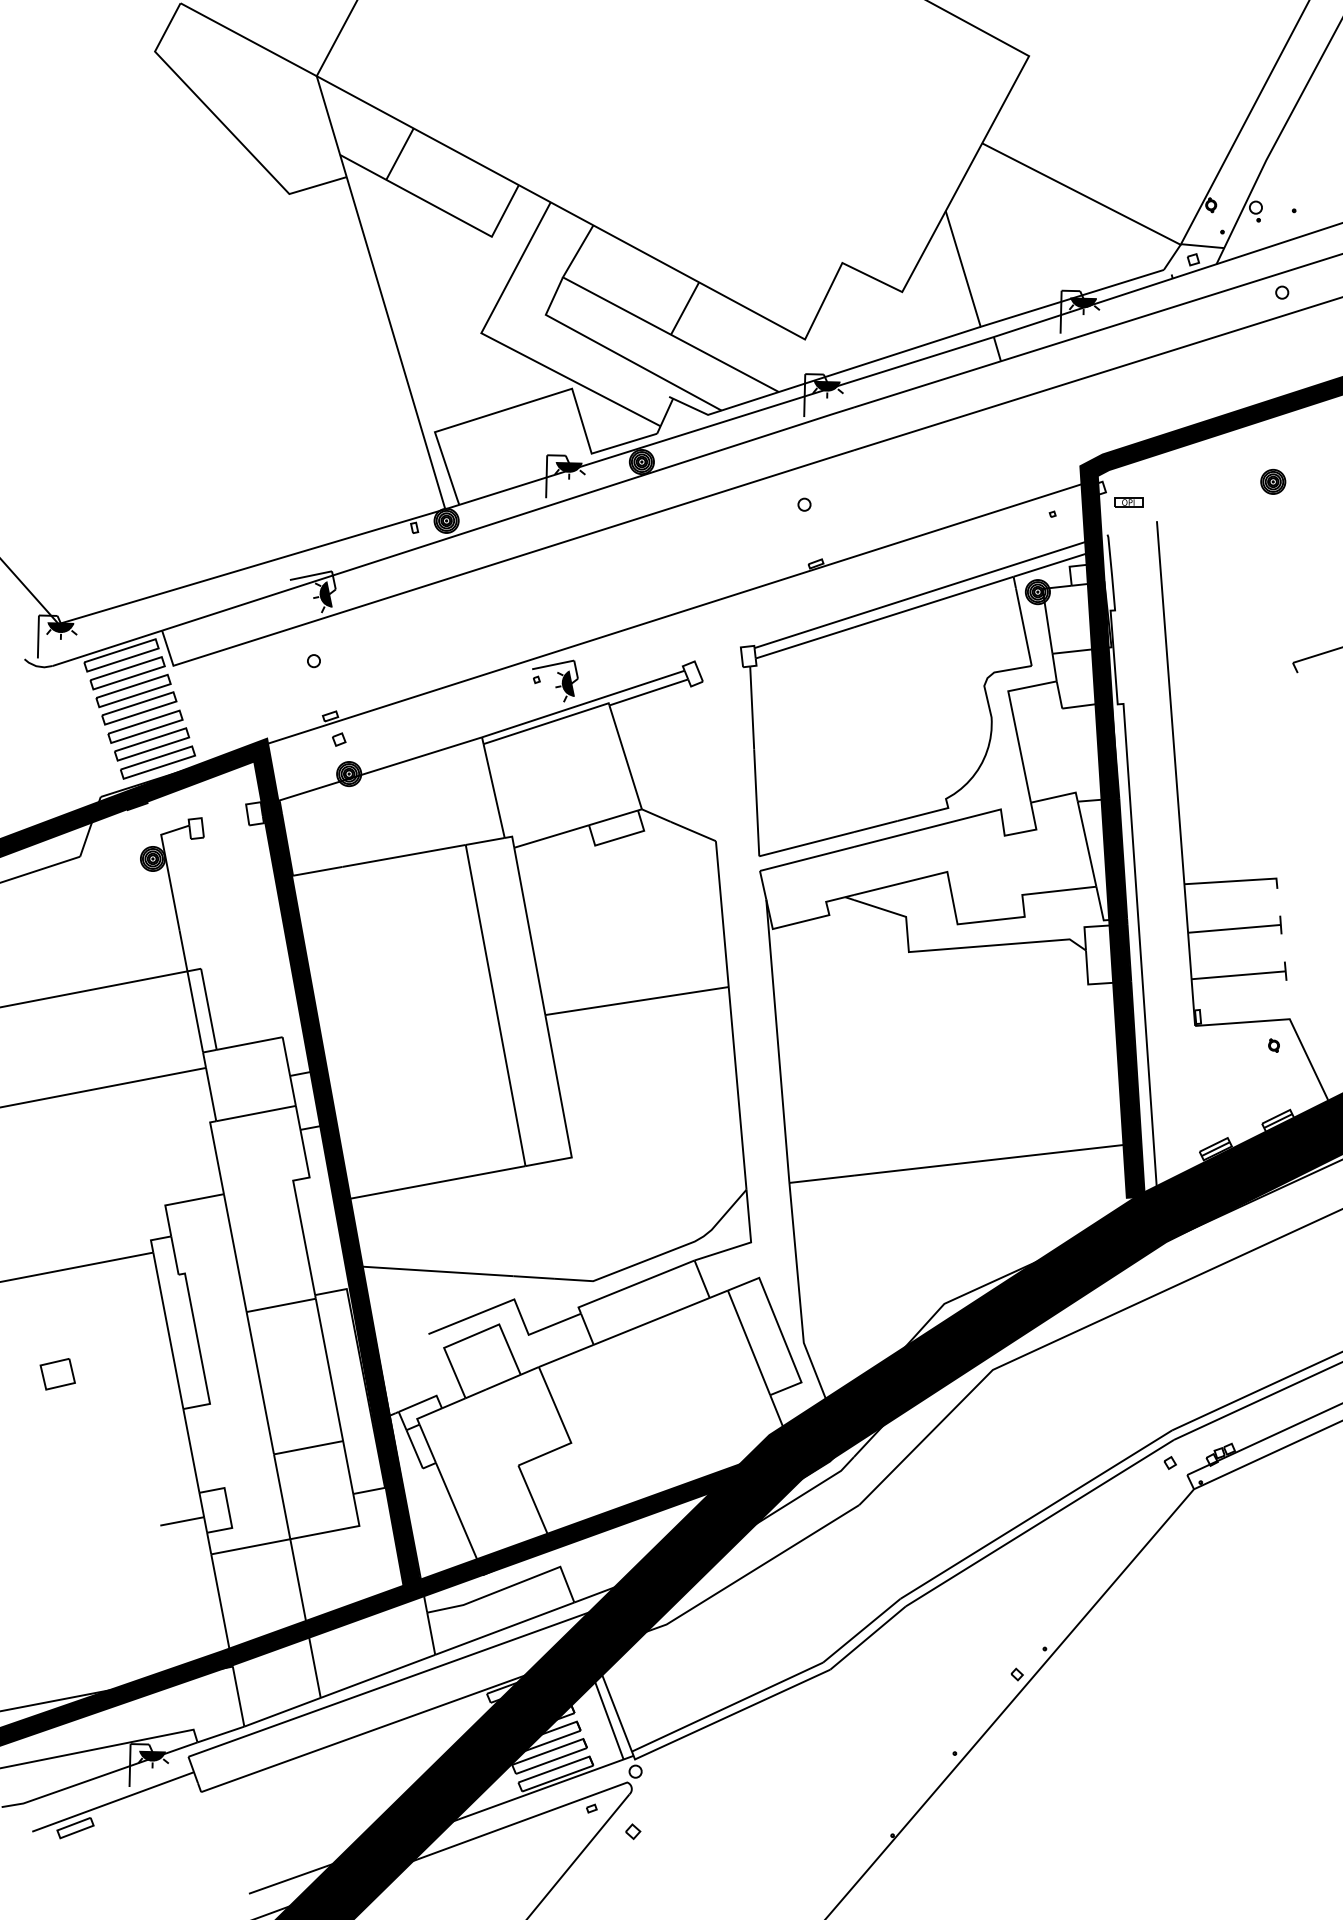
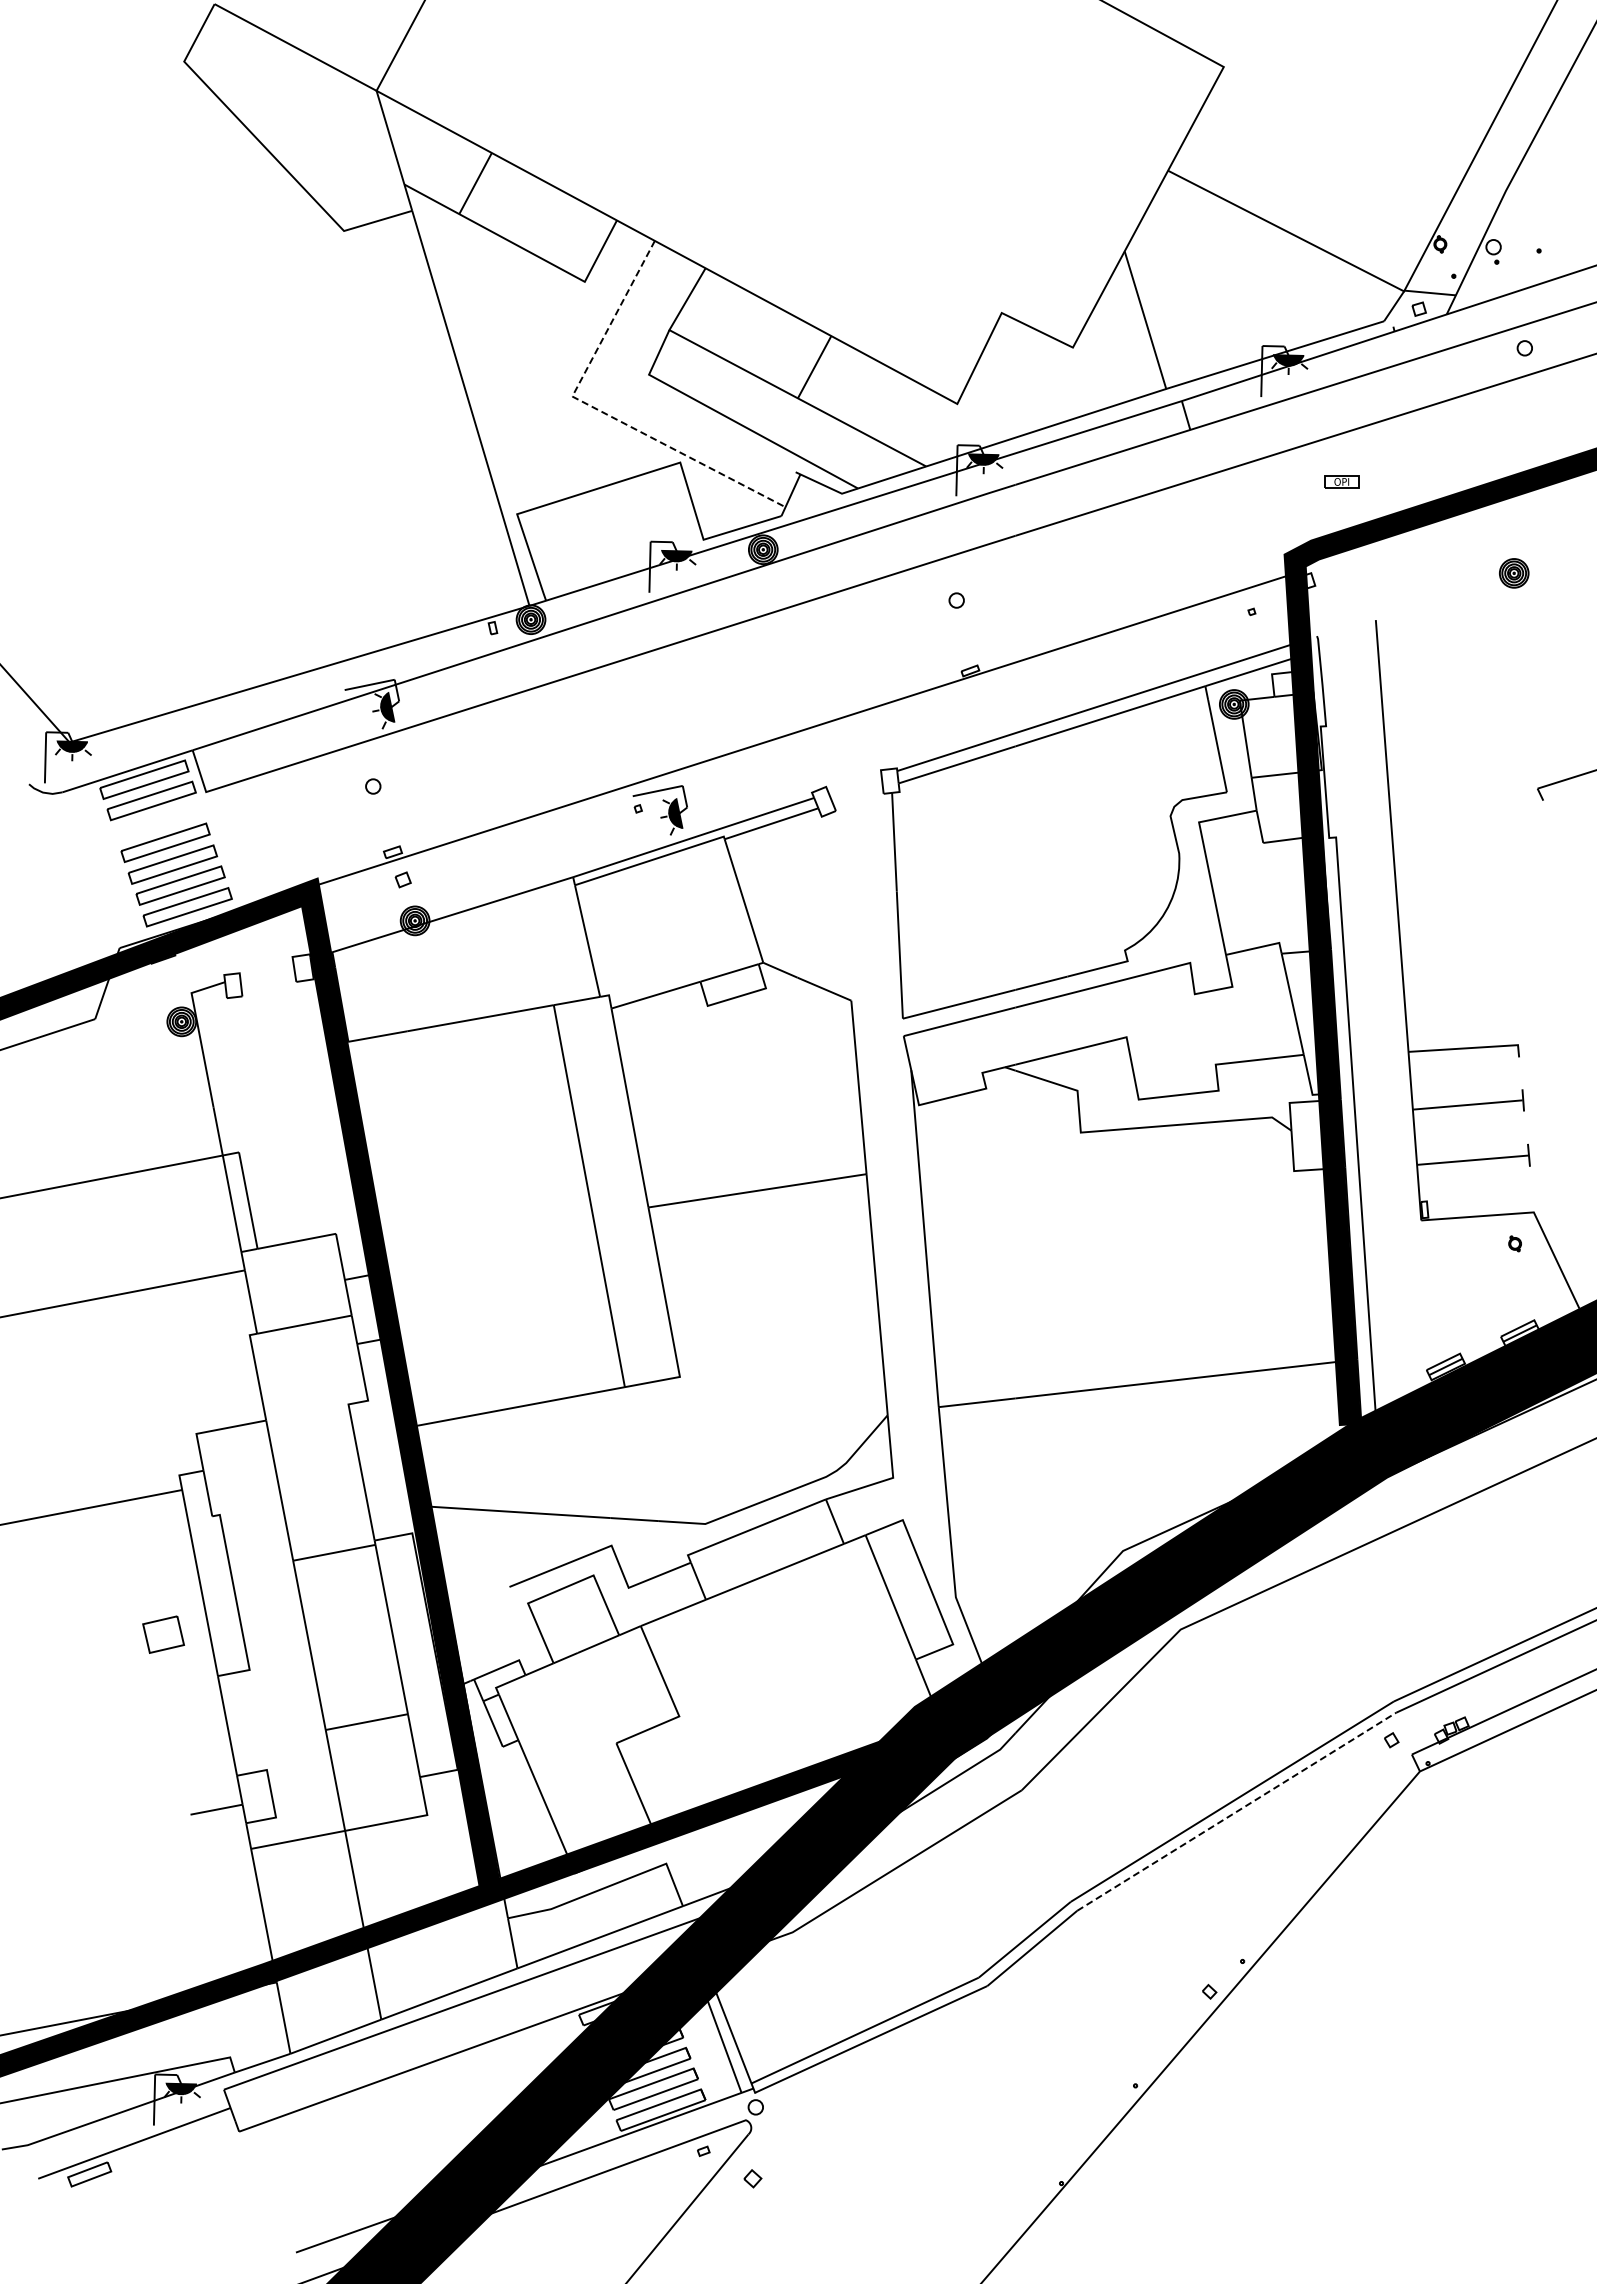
line: (505, 345) -> (600, 411), solid -> dashed
part: (1128, 502) -> (1341, 481), moved
part: (133, 690) -> (158, 821), removed
part: (57, 1374) -> (163, 1634), moved
line: (1039, 1522) -> (1236, 1811), solid -> dashed

